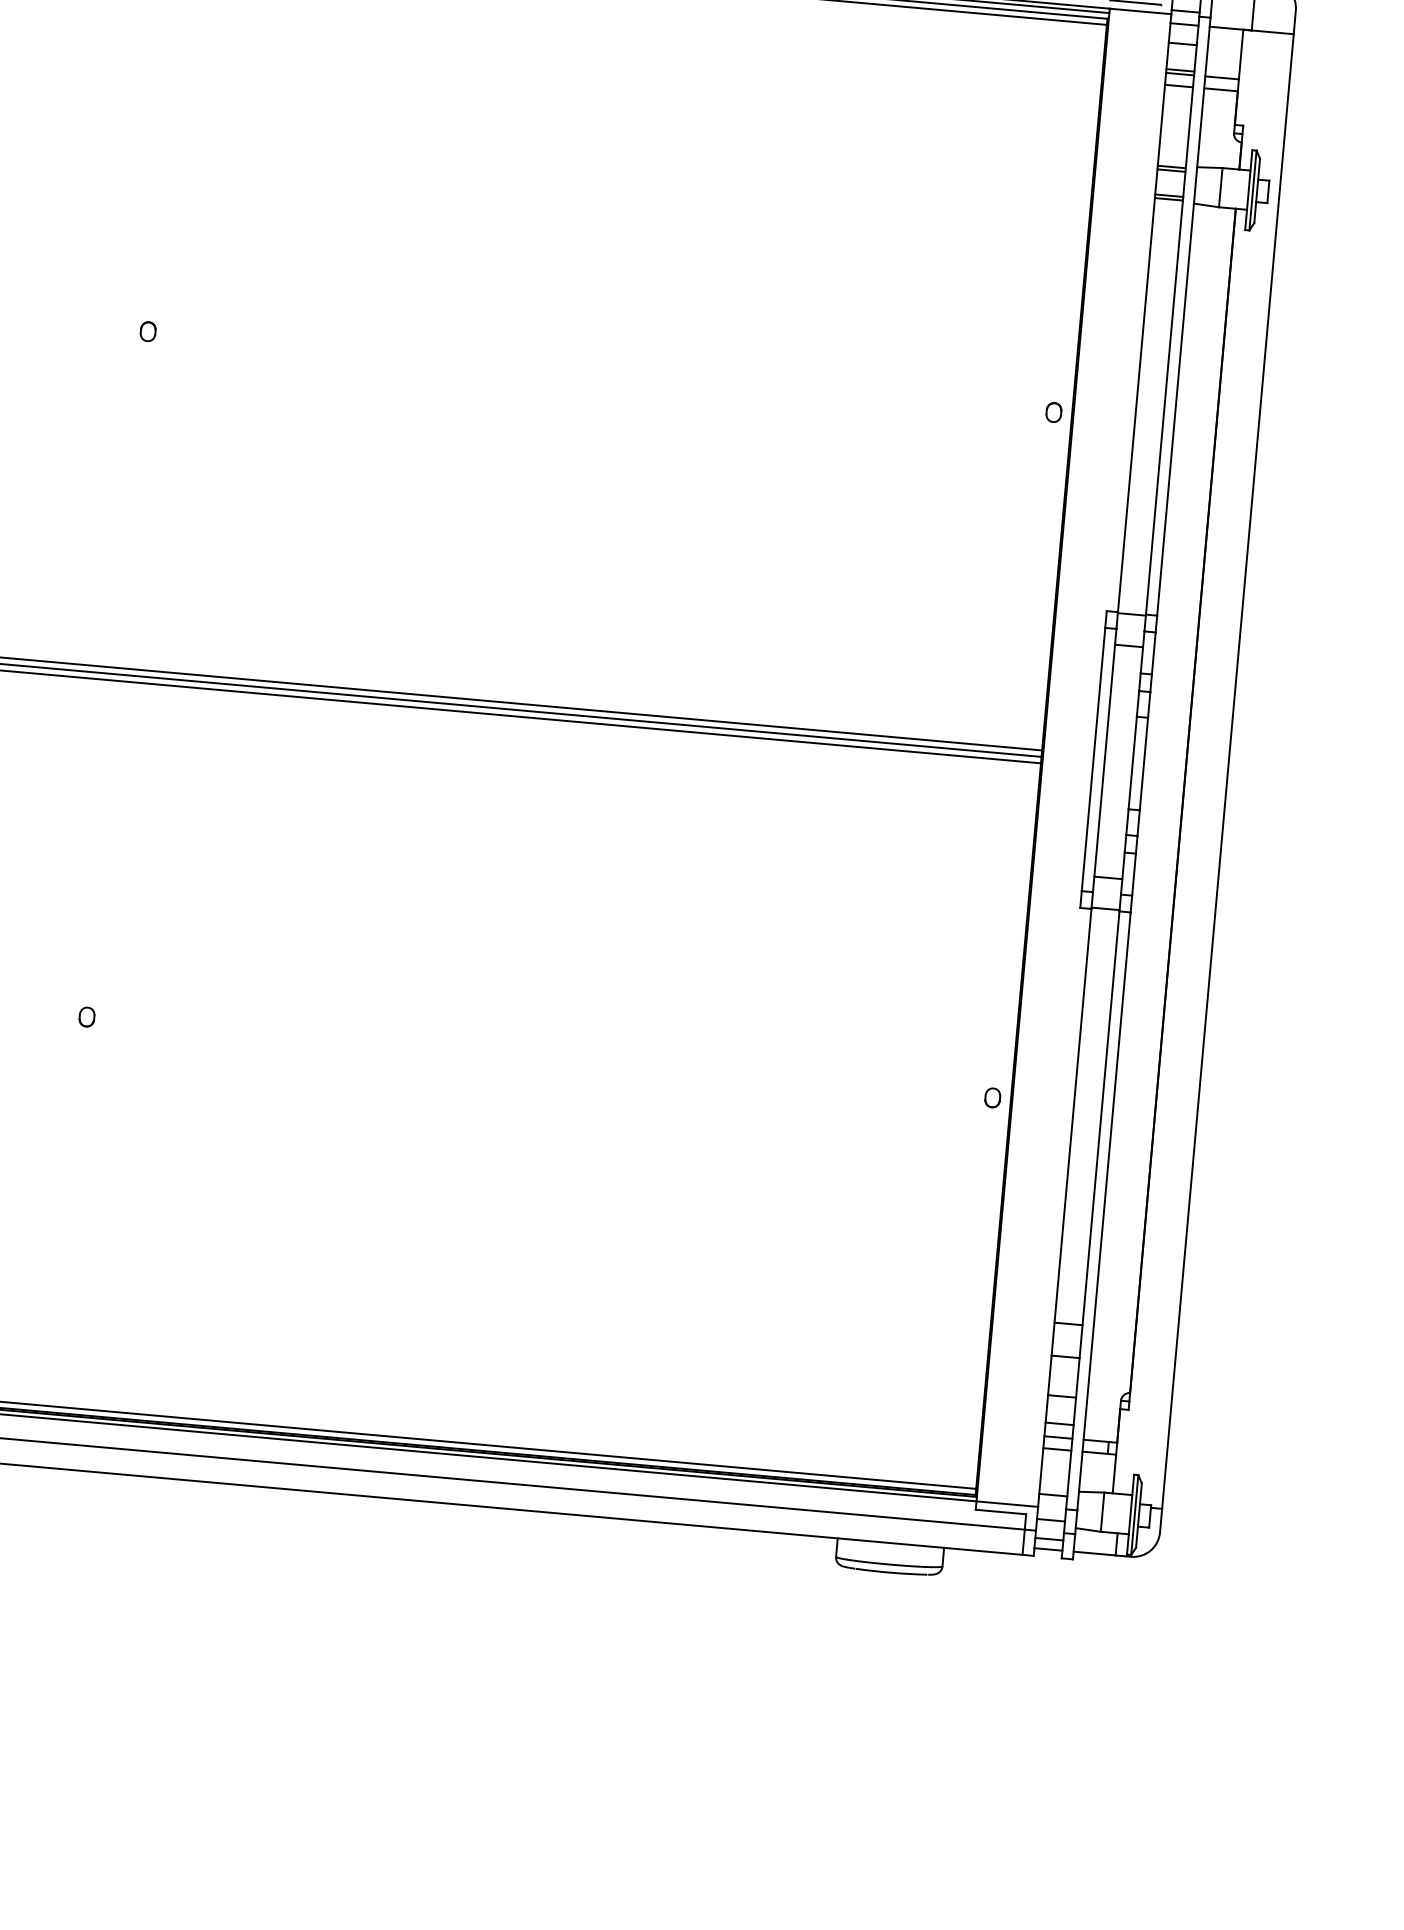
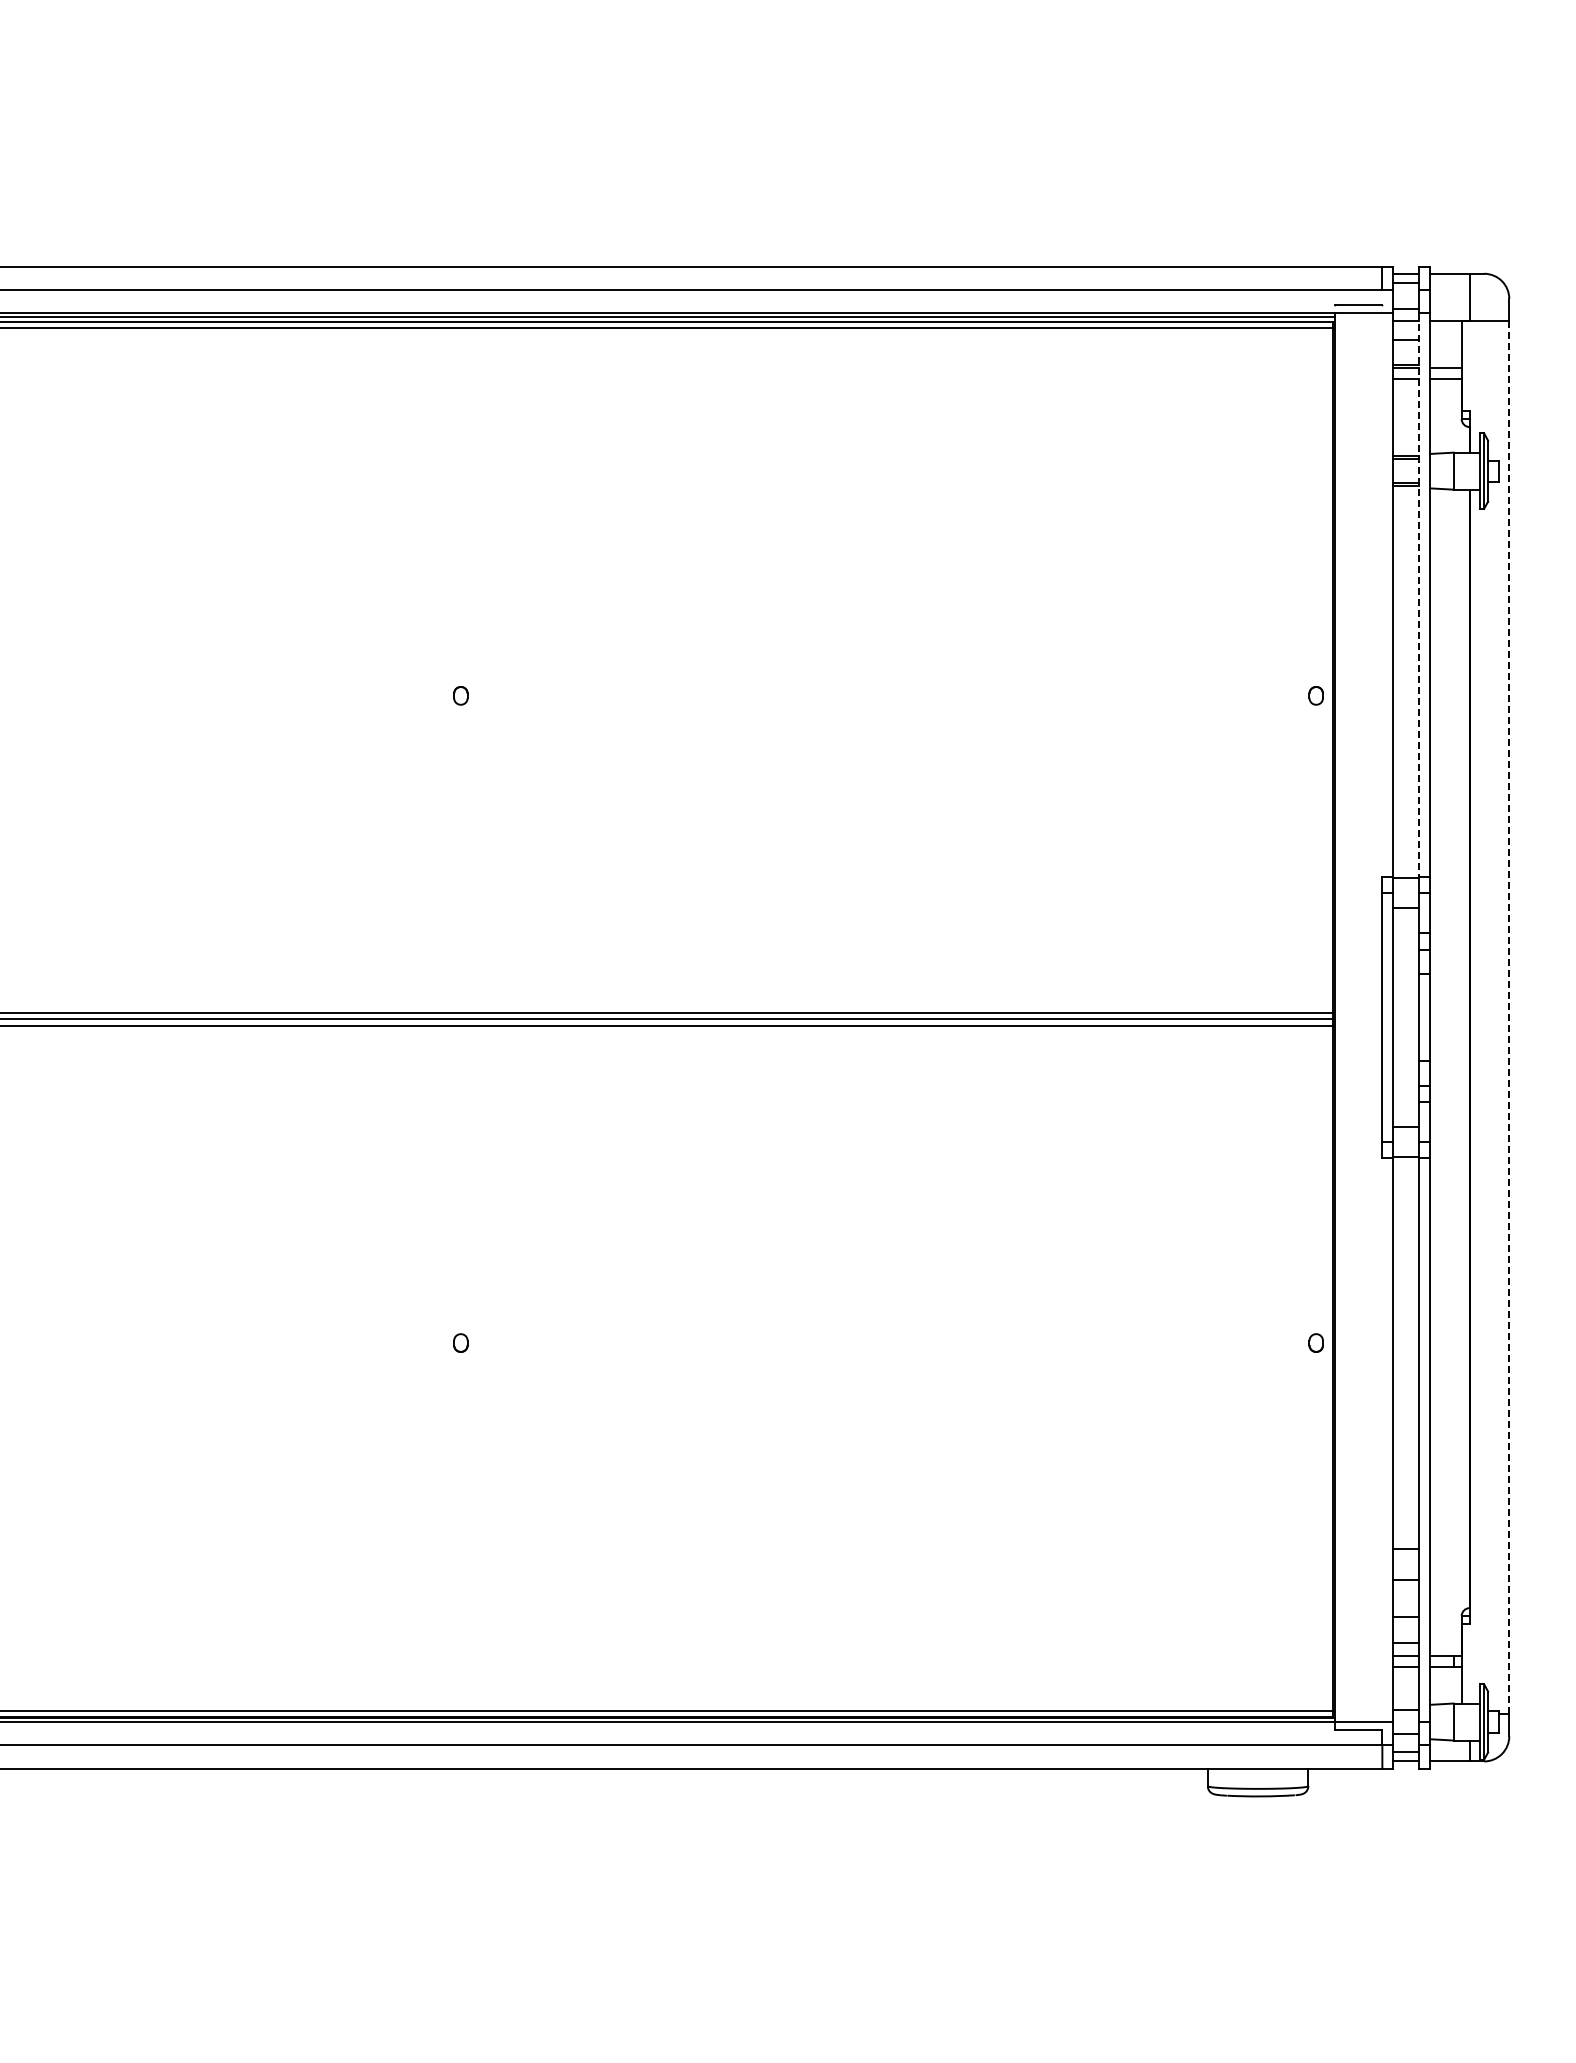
line: (1172, 316) -> (1419, 595), solid -> dashed
line: (1228, 772) -> (1509, 1018), solid -> dashed

